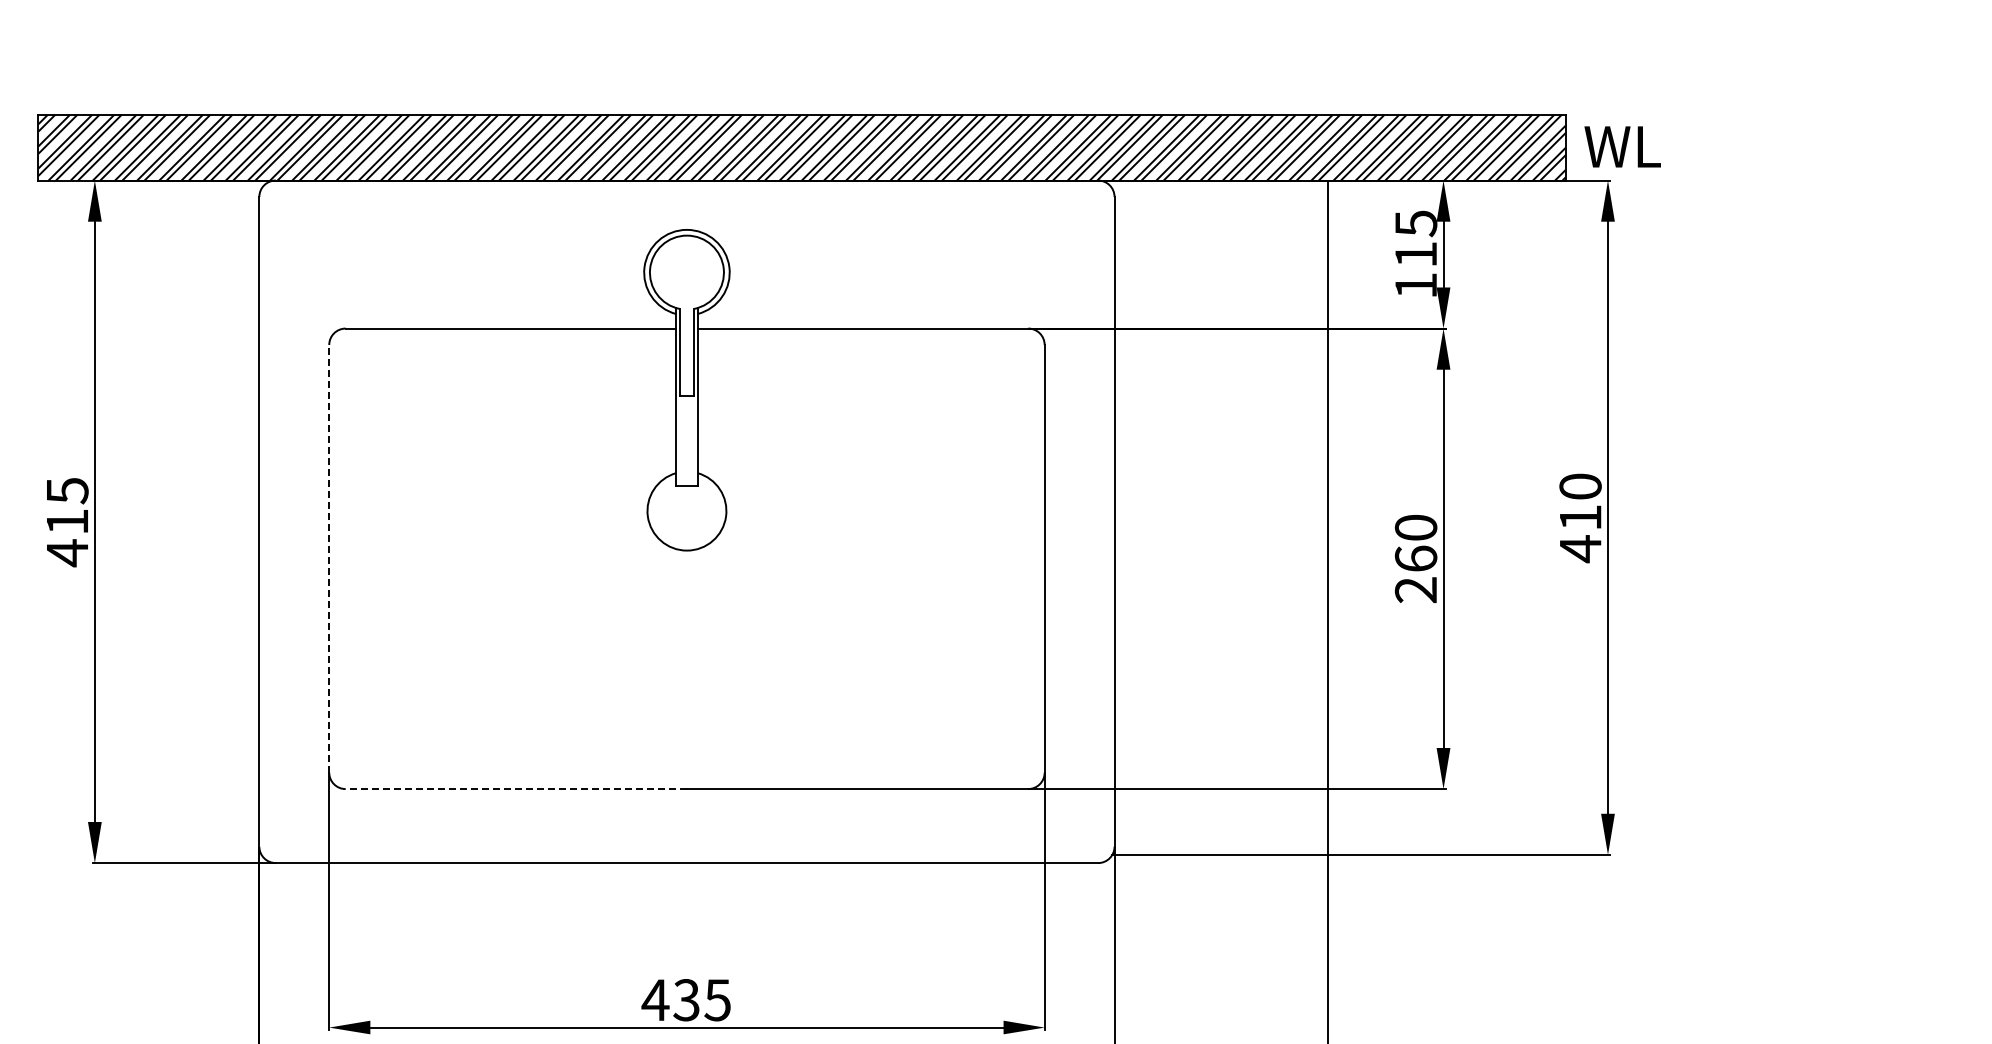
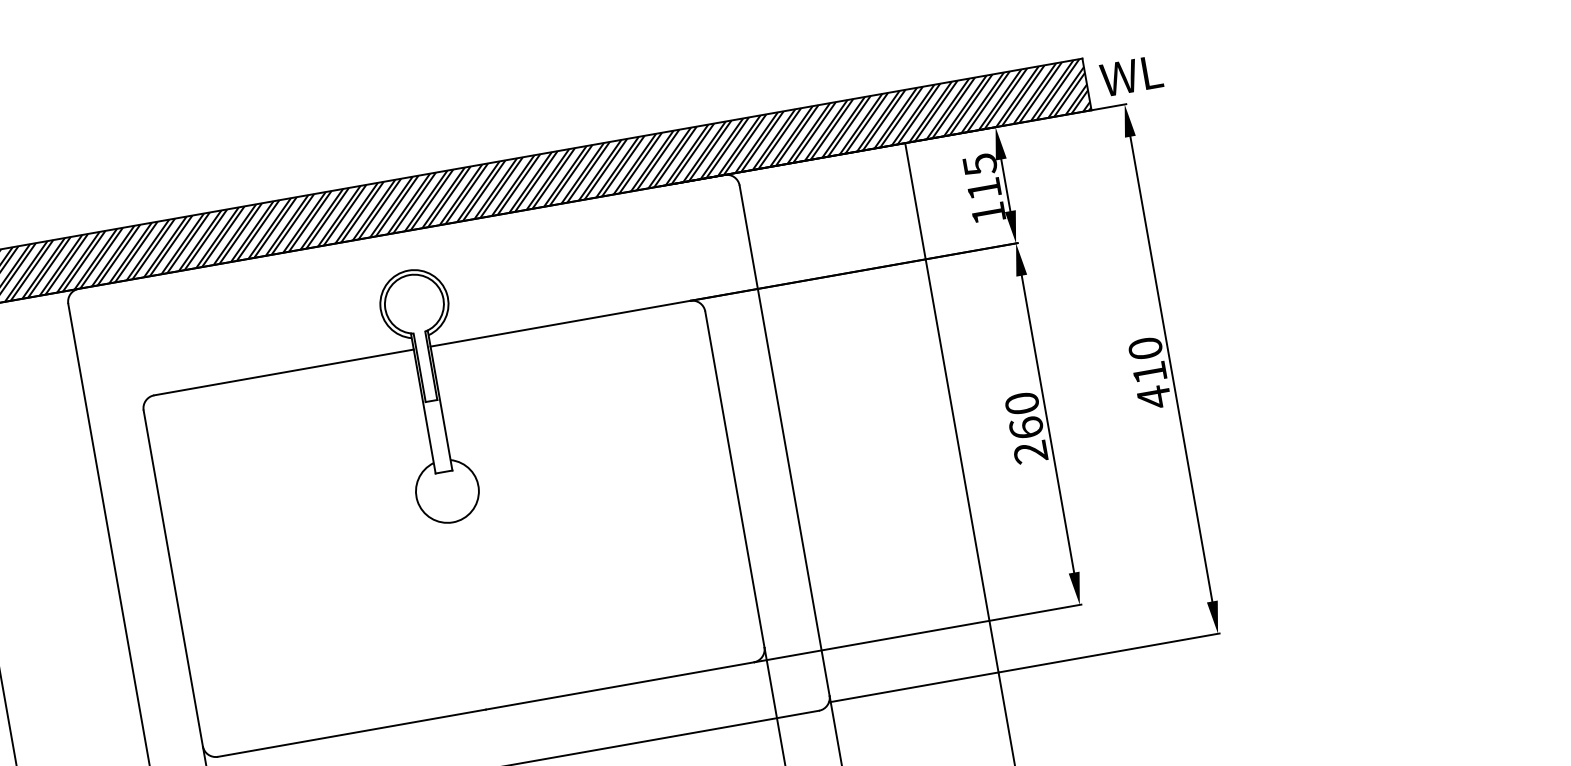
line: (329, 558) -> (173, 578), dashed -> solid
line: (516, 789) -> (352, 733), dashed -> solid

